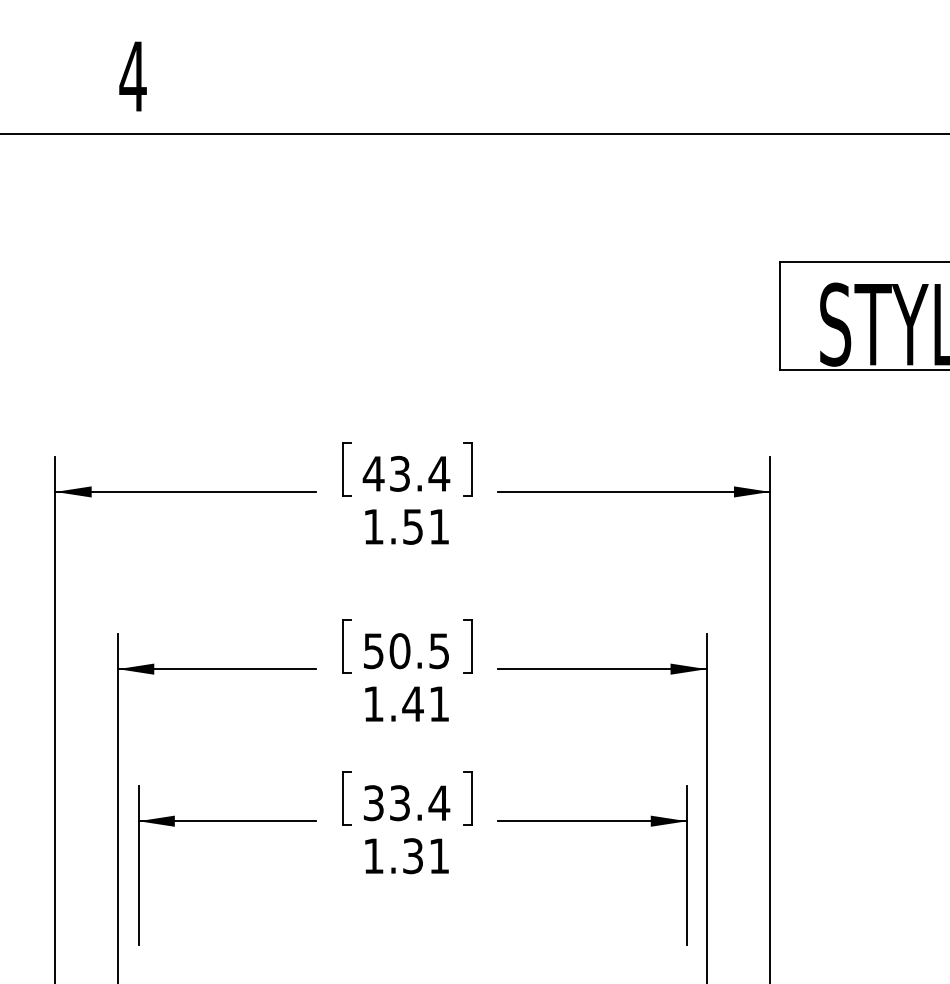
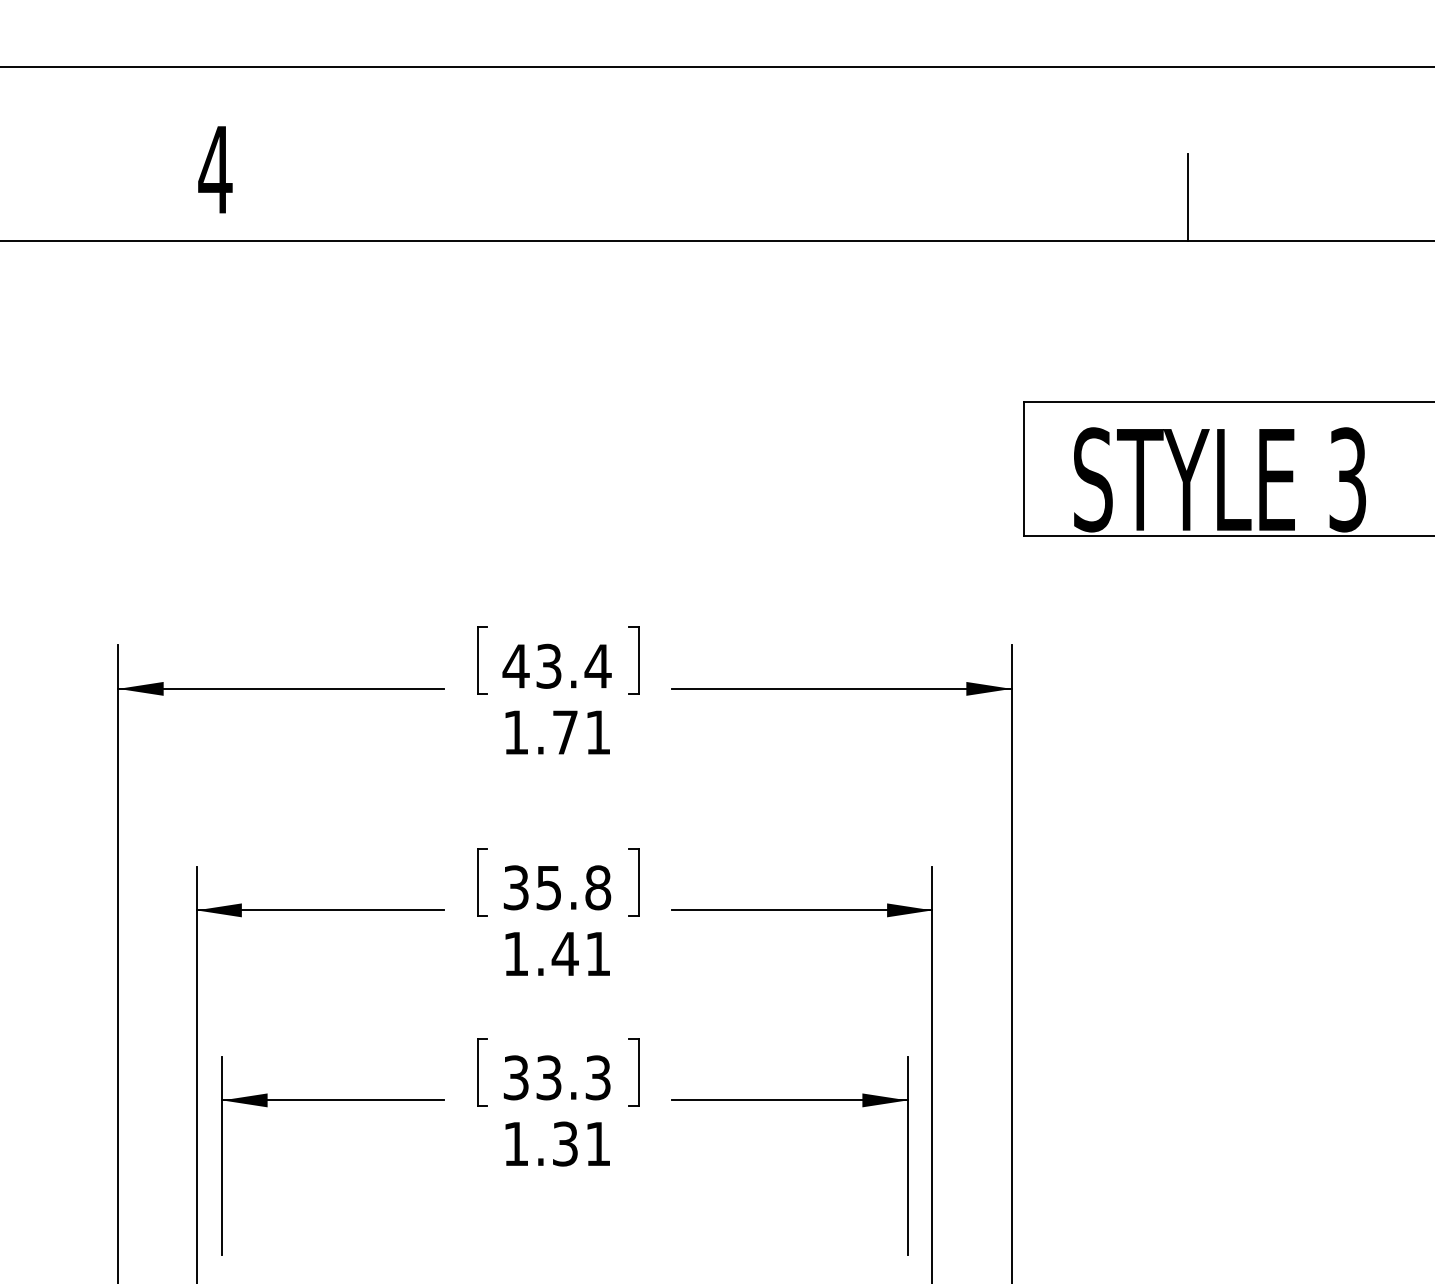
line: (910, 98) -> (1187, 197), added
text: (413, 526) -> (565, 732), 1.51 -> 1.71
text: (406, 650) -> (557, 887), 50.5 -> 35.8
text: (438, 802) -> (597, 1077), 33.4 -> 33.3

